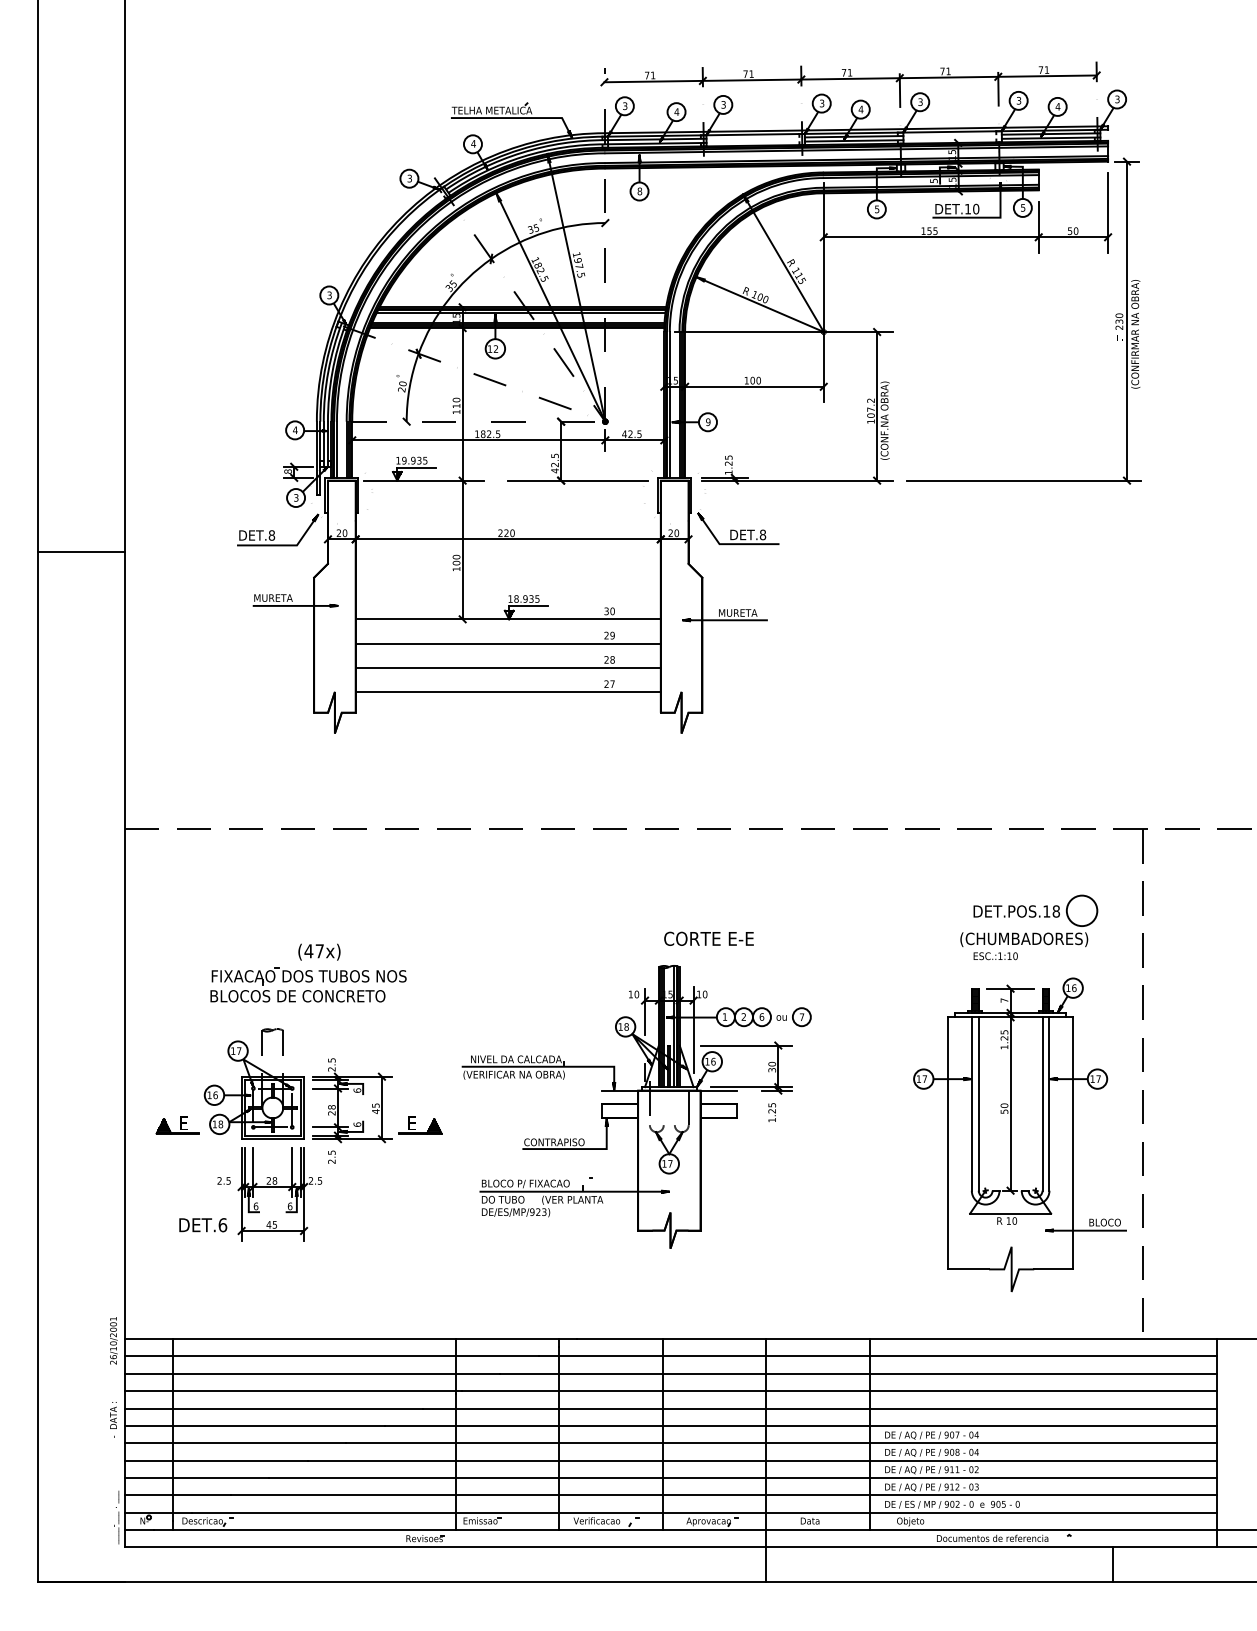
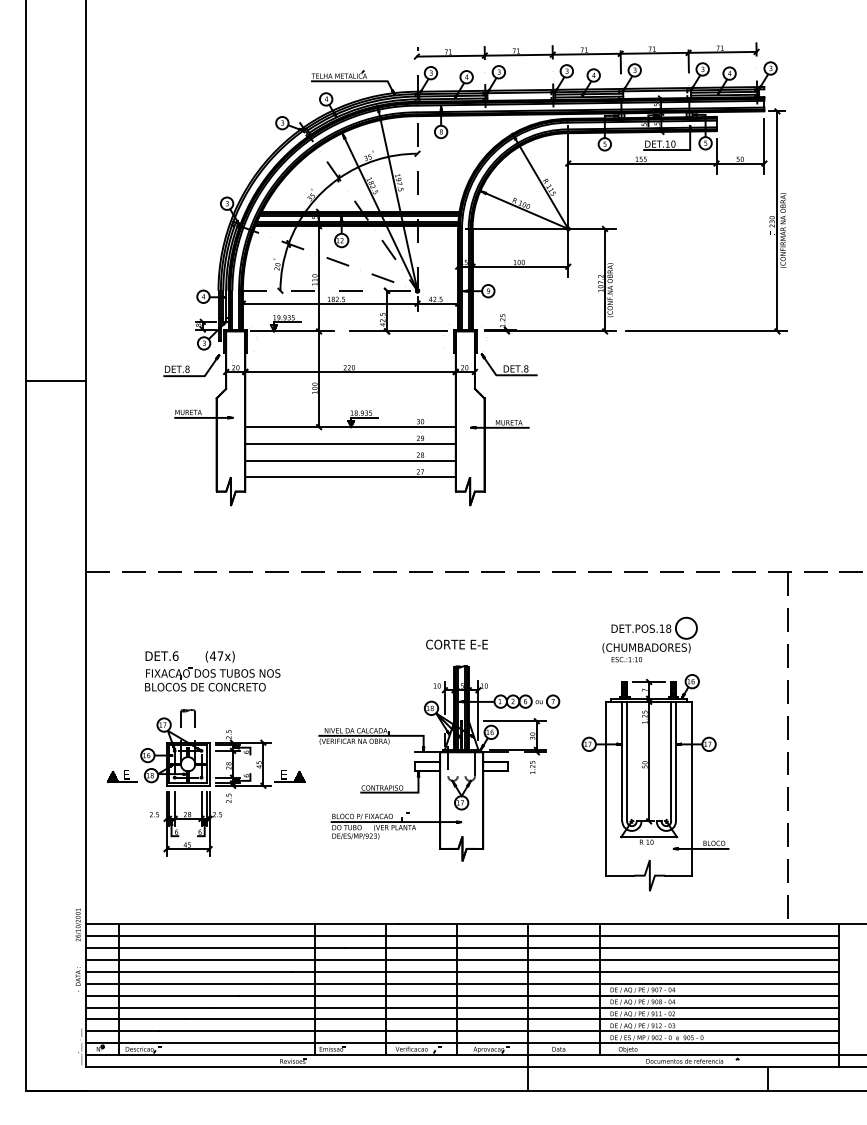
part: (1028, 927) -> (649, 639), moved
text: (708, 938) -> (456, 644), moved
part: (1019, 1134) -> (655, 782), moved
text: (202, 1224) -> (161, 655), moved

